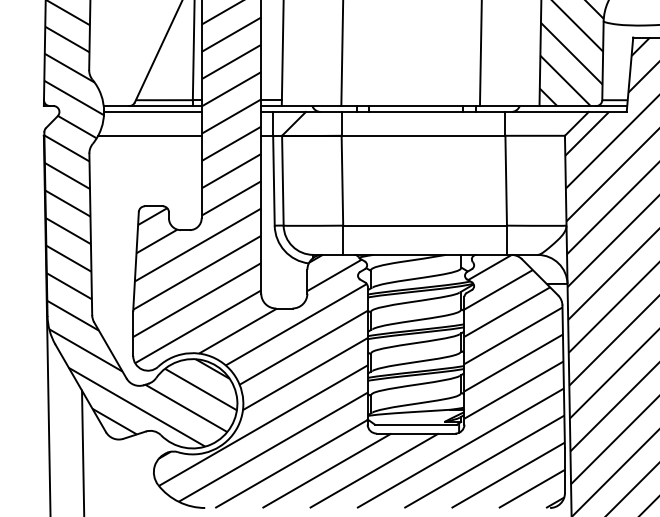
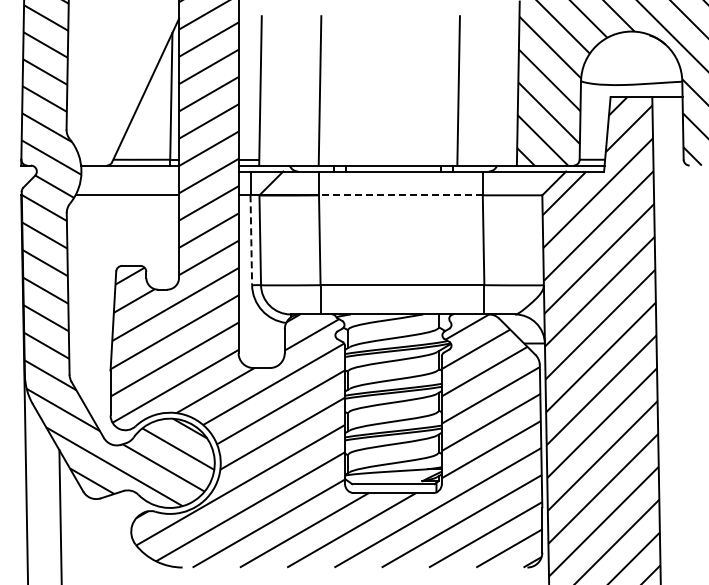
line: (153, 111) -> (130, 171), removed
line: (423, 135) -> (400, 195), solid -> dashed
line: (274, 180) -> (251, 240), solid -> dashed

